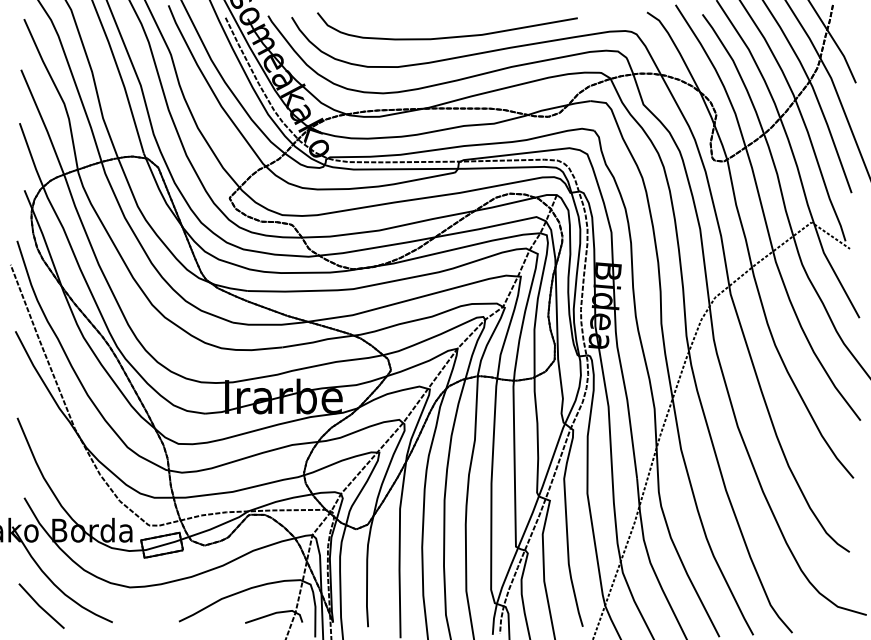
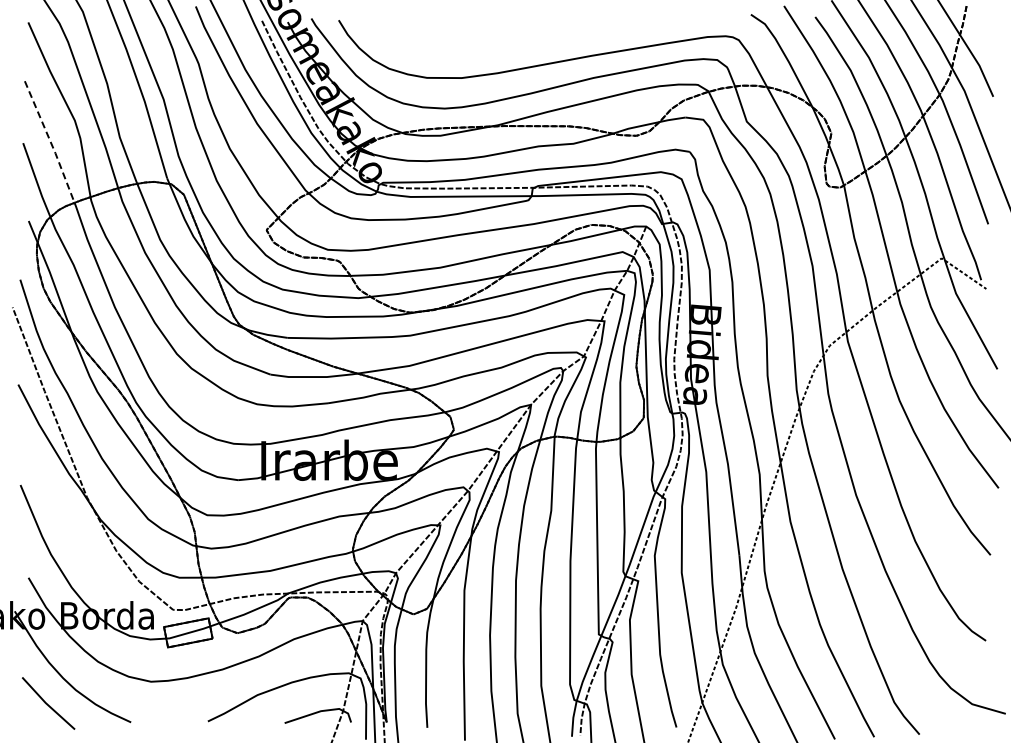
curve: (451, 36) -> (523, 42), removed
line: (43, 122) -> (50, 142), solid -> dashed

